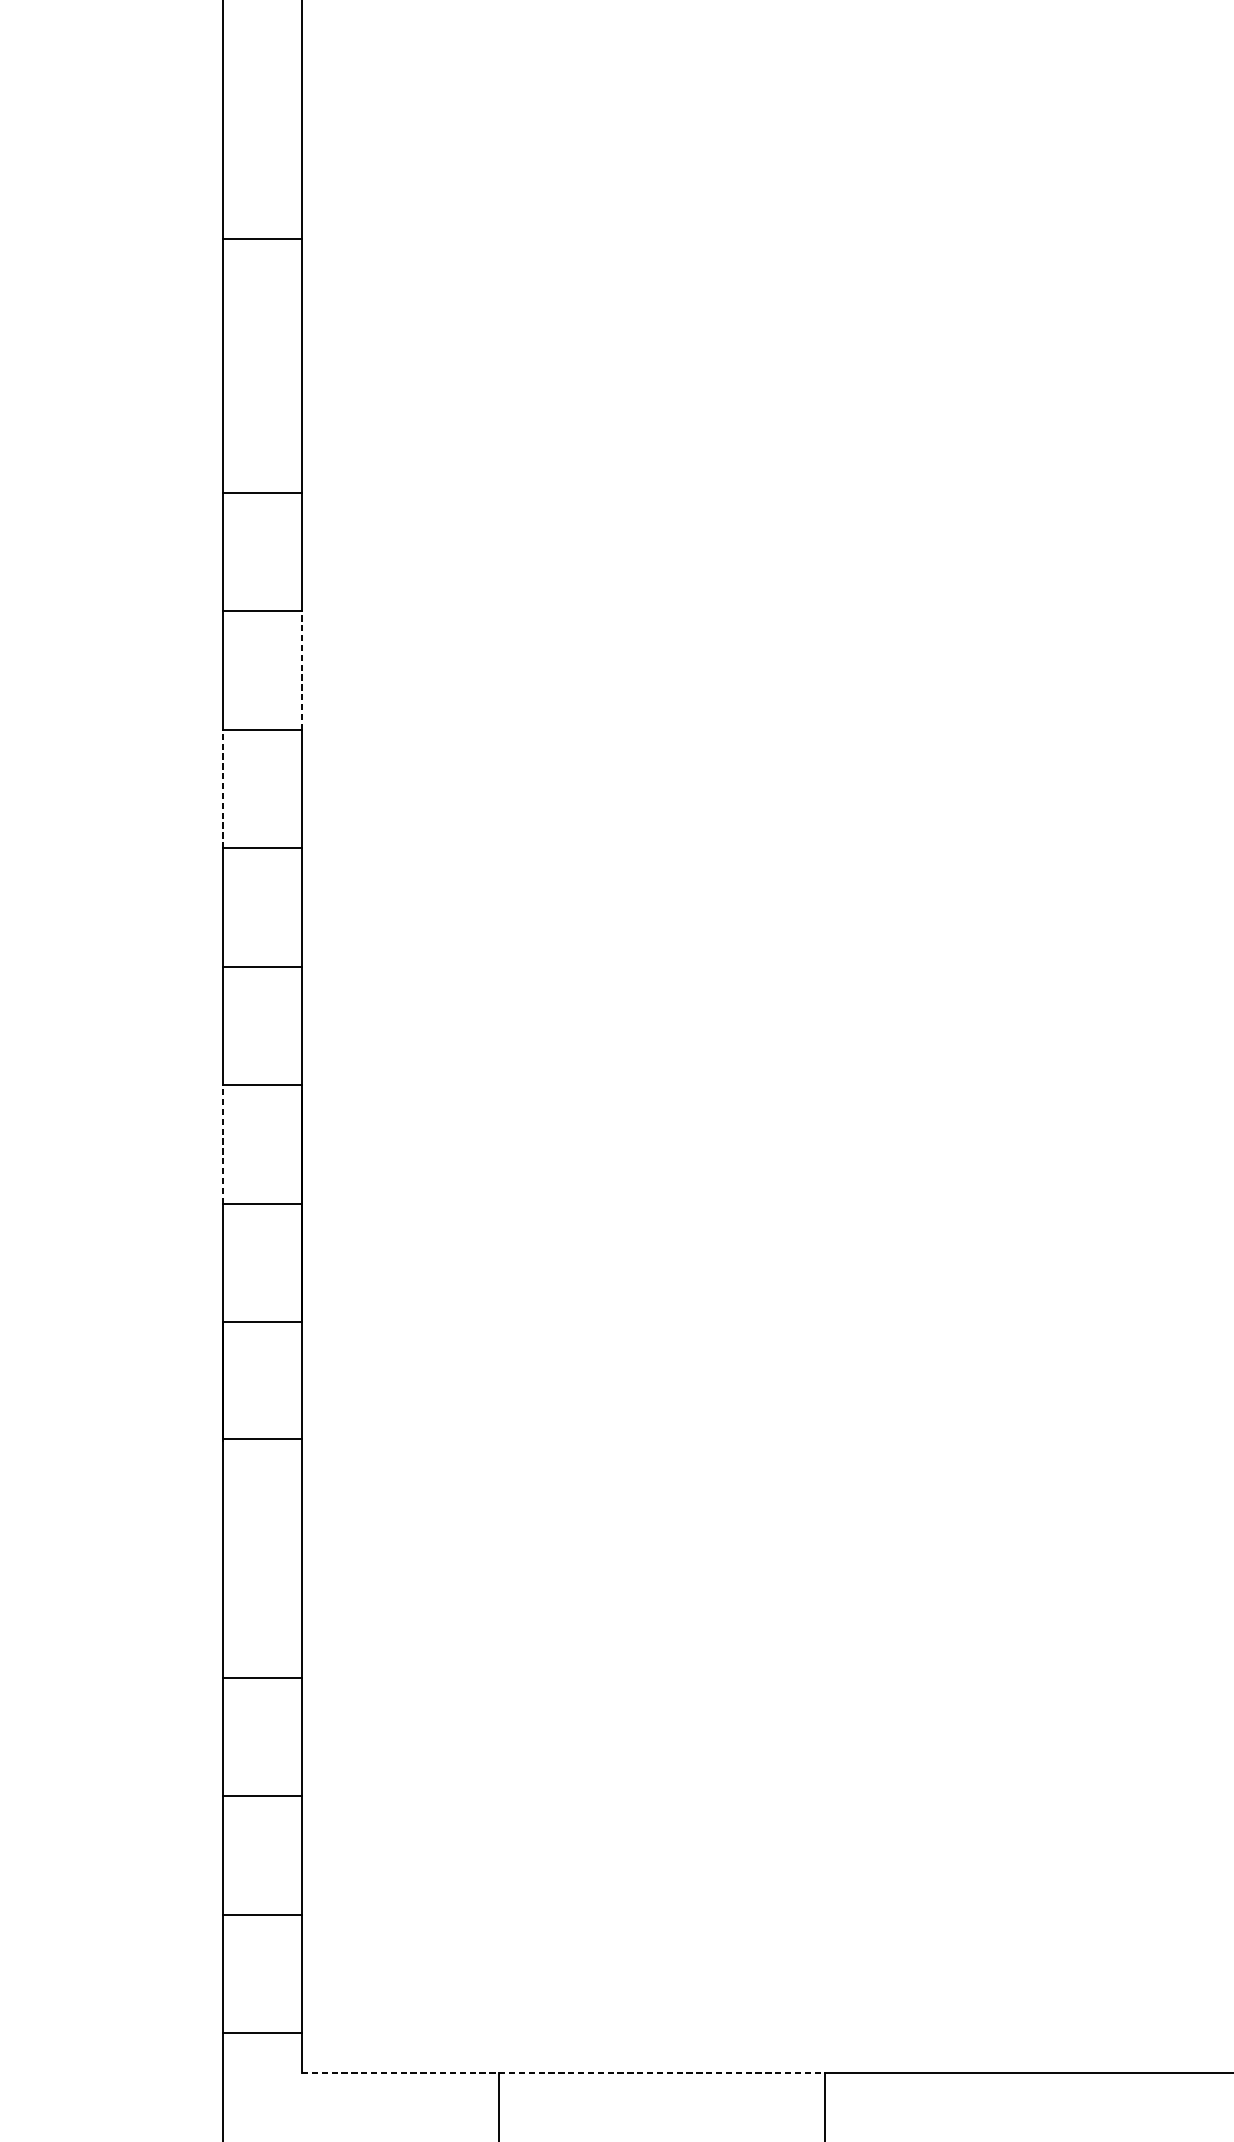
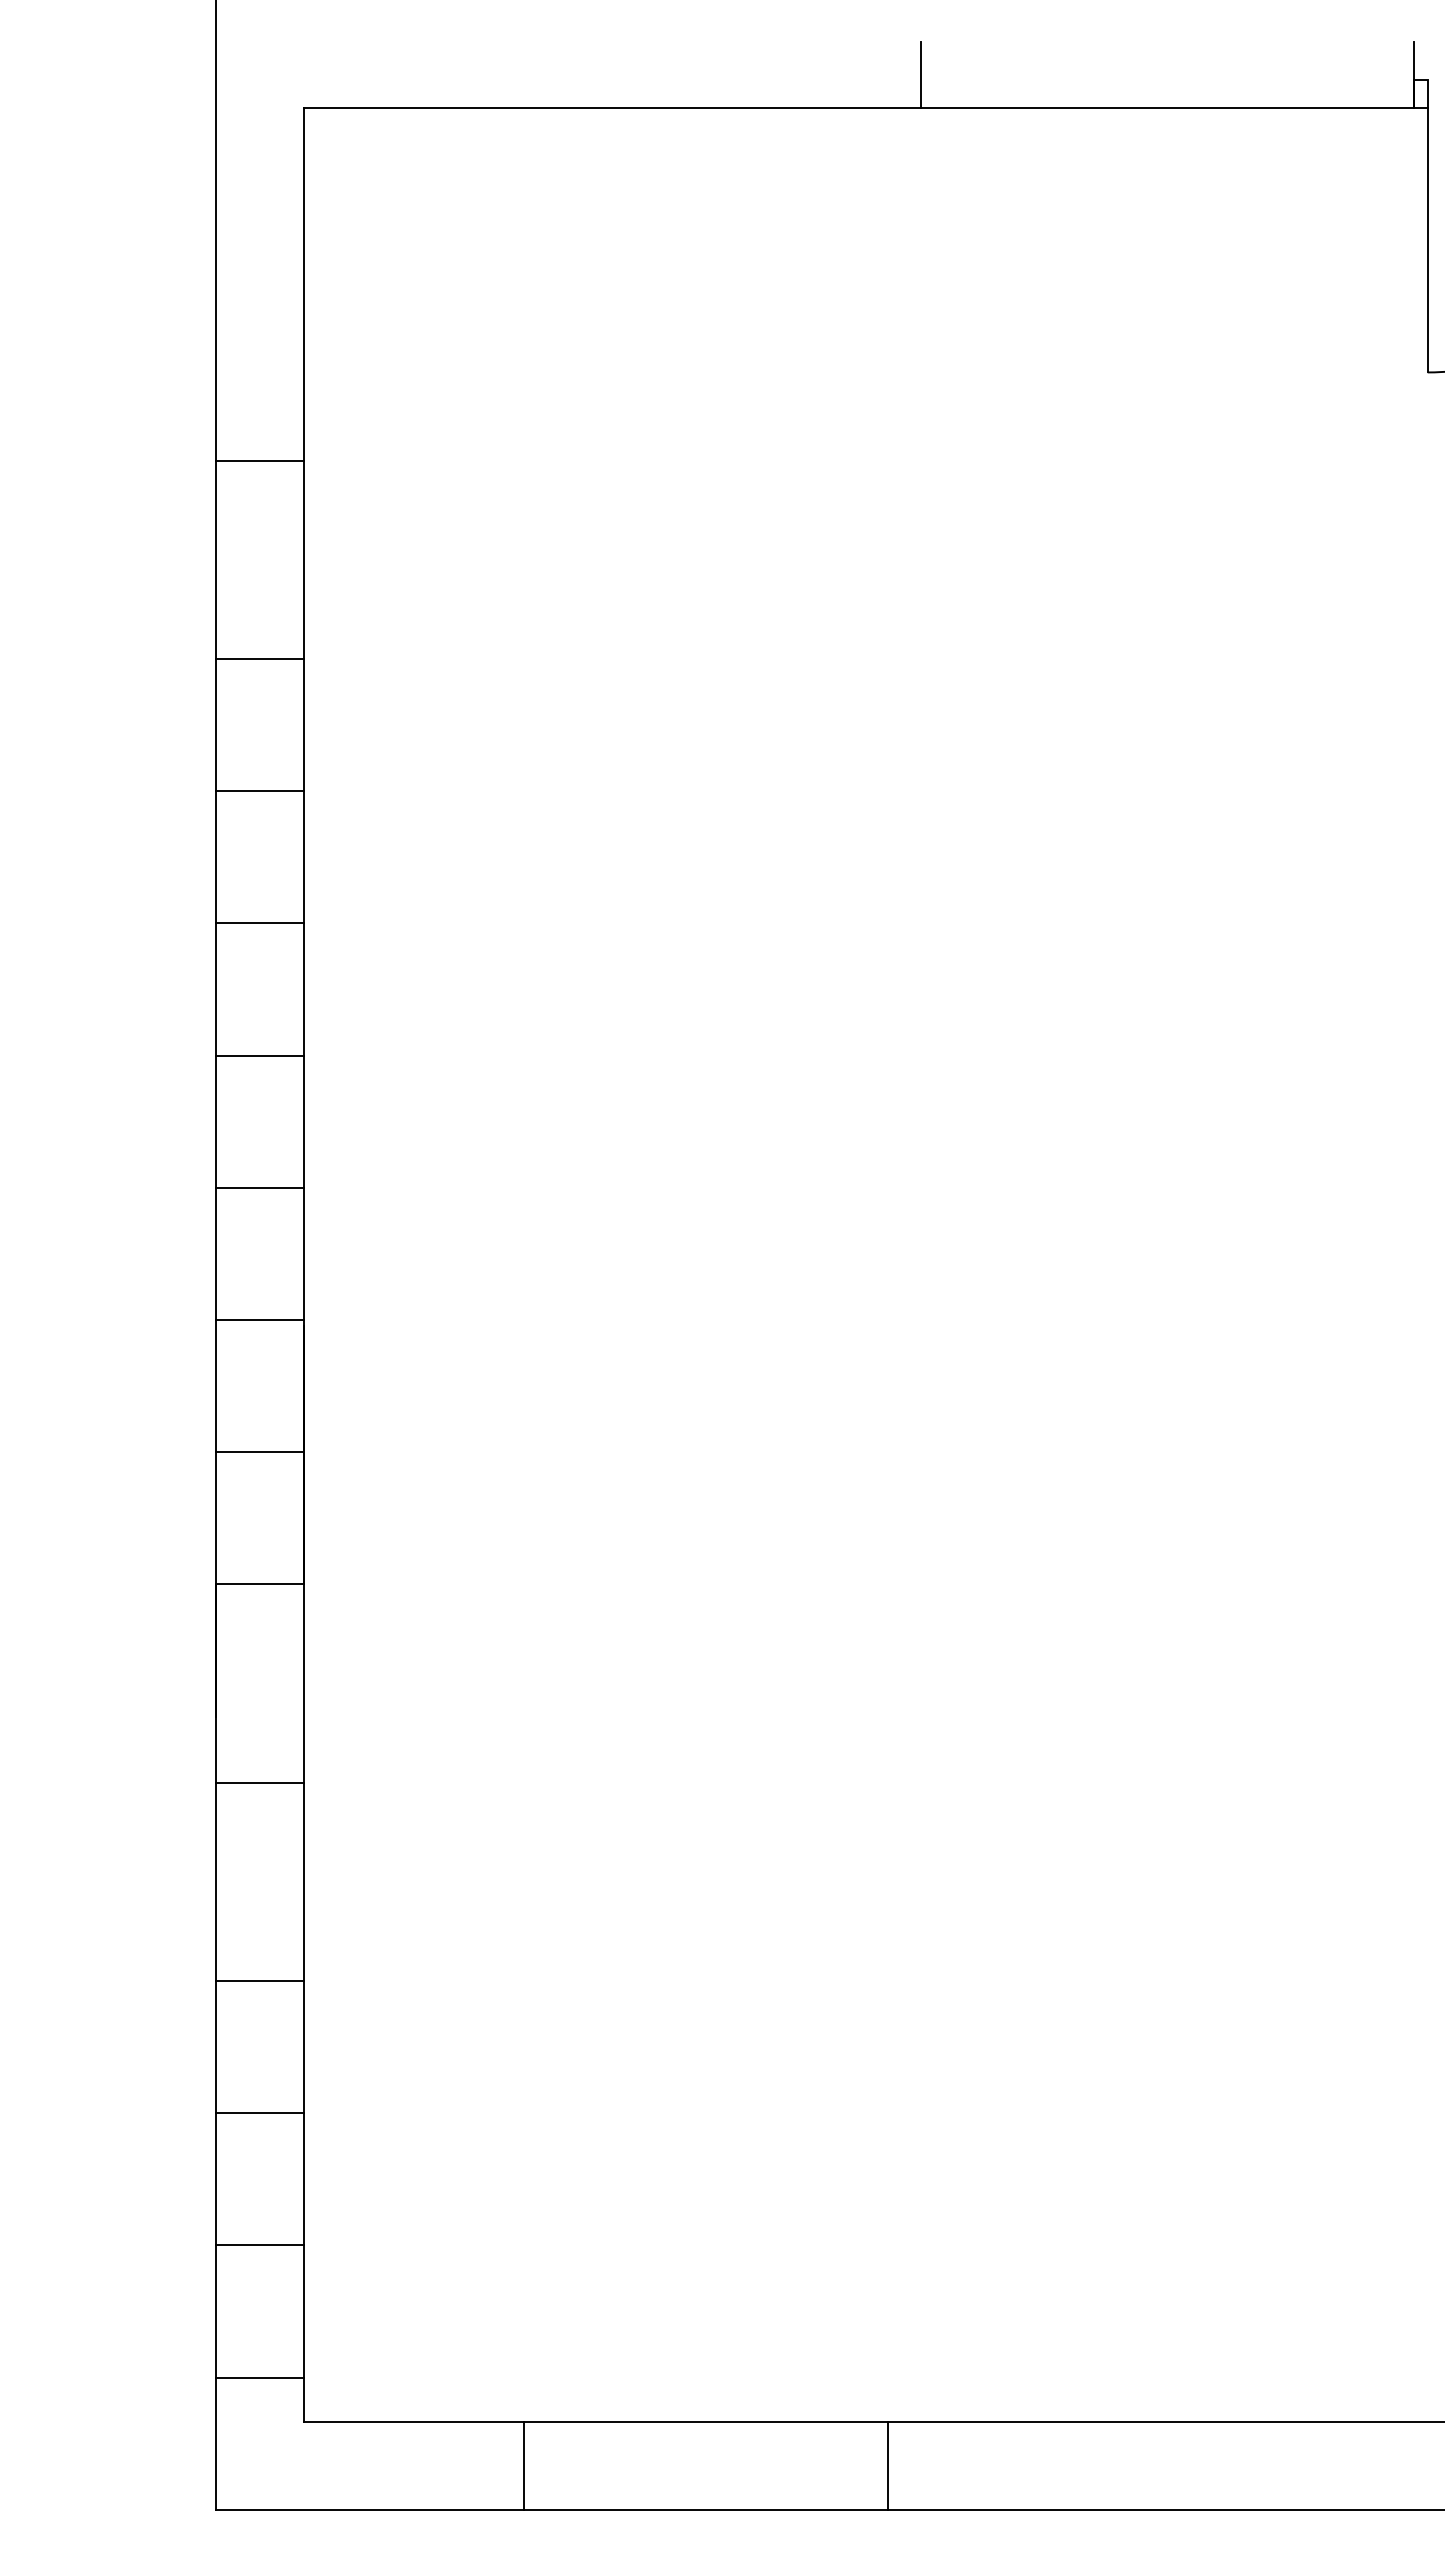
line: (262, 239) -> (259, 460), moved
line: (301, 670) -> (303, 856), dashed -> solid
line: (222, 788) -> (215, 988), dashed -> solid
line: (222, 1144) -> (215, 1385), dashed -> solid
line: (262, 1438) -> (259, 1782), moved
line: (563, 2072) -> (595, 2421), dashed -> solid

